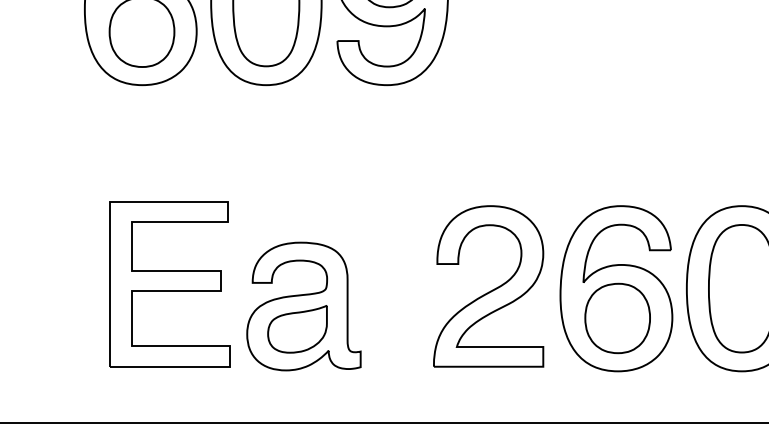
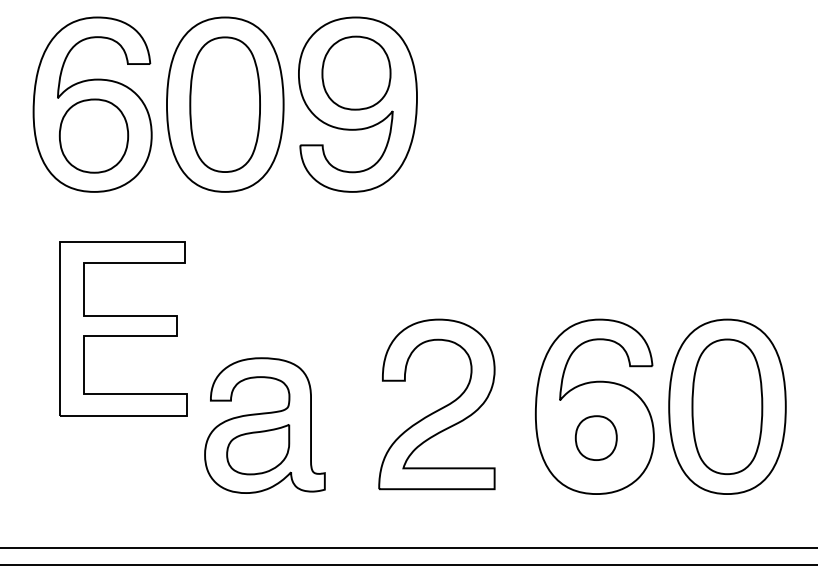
part: (169, 283) -> (123, 328), moved
part: (488, 286) -> (436, 404), moved
part: (617, 317) -> (596, 437), size x0.6

